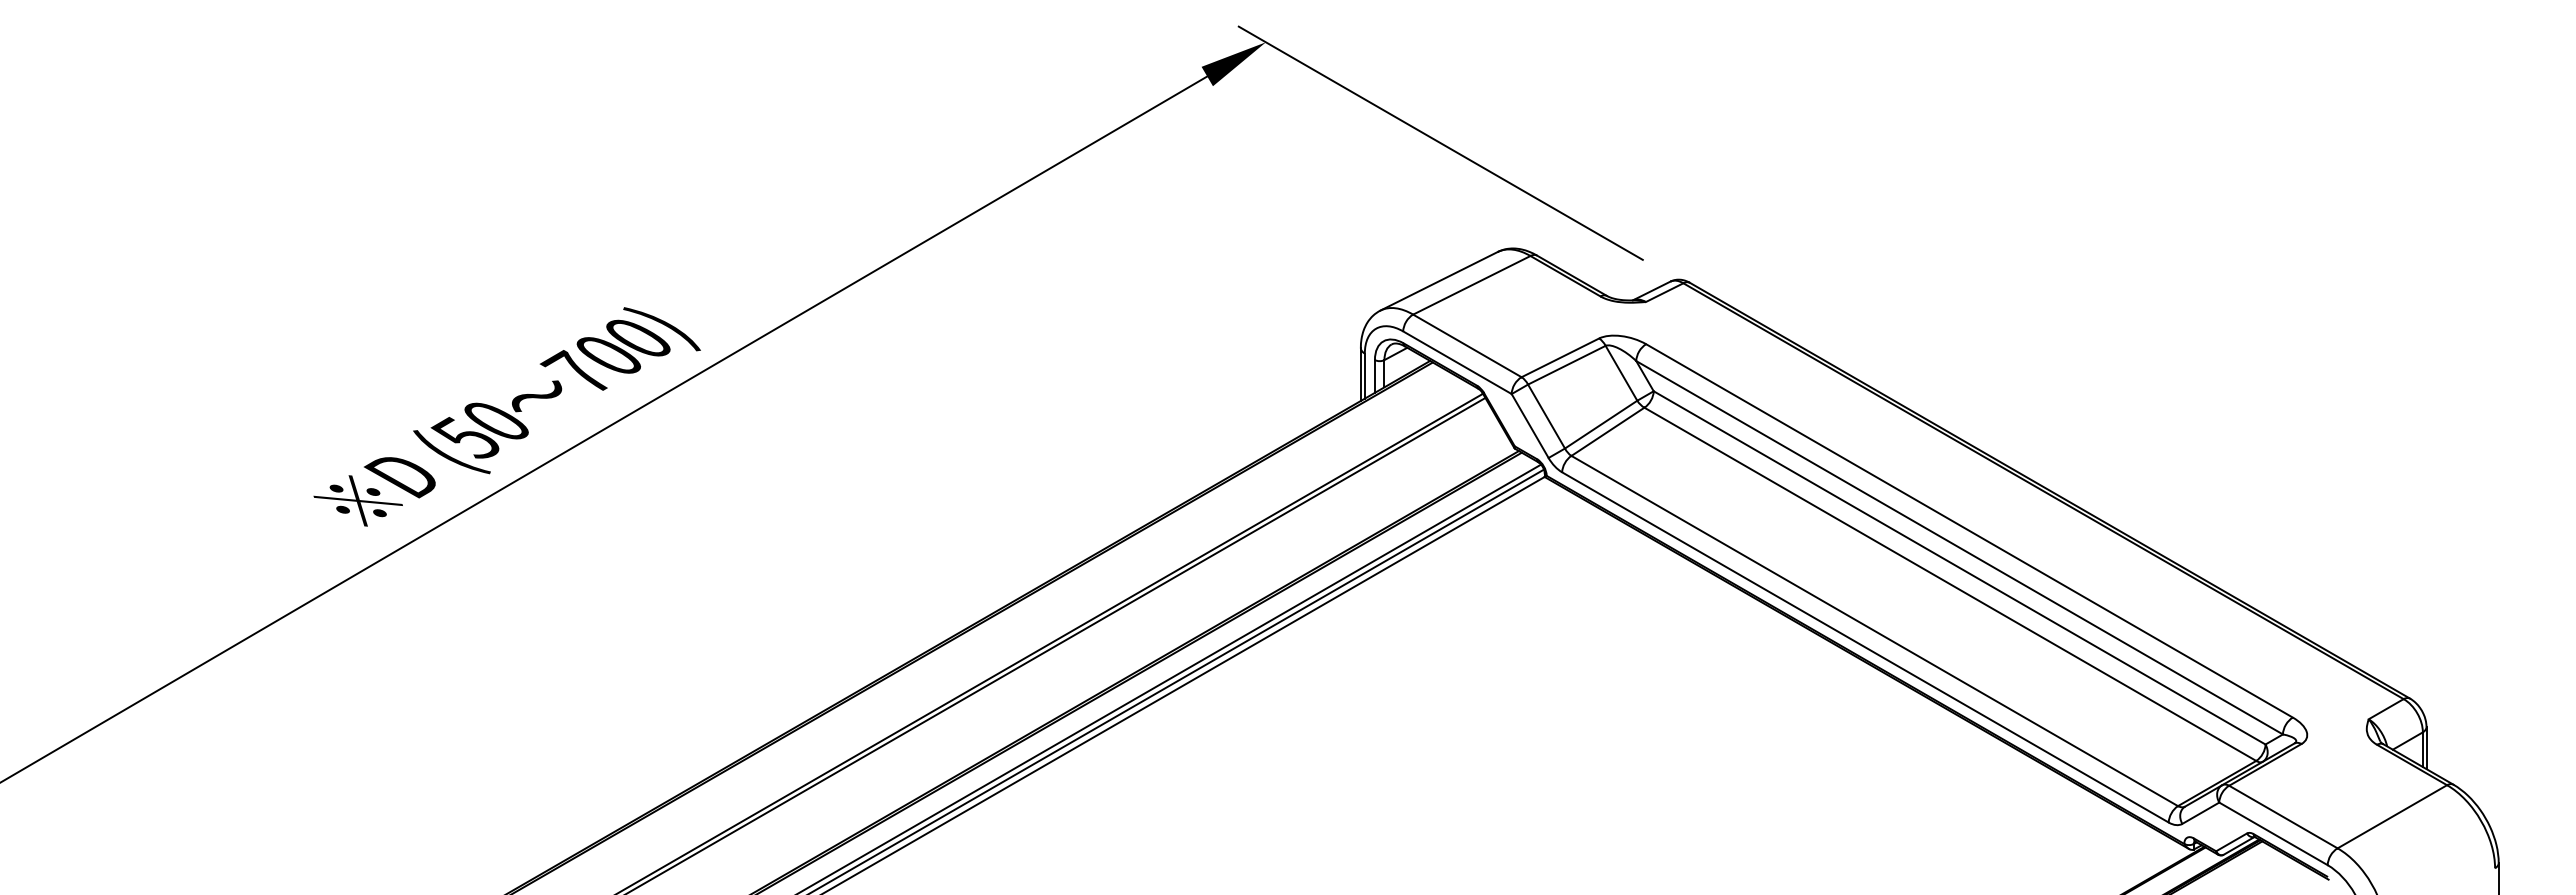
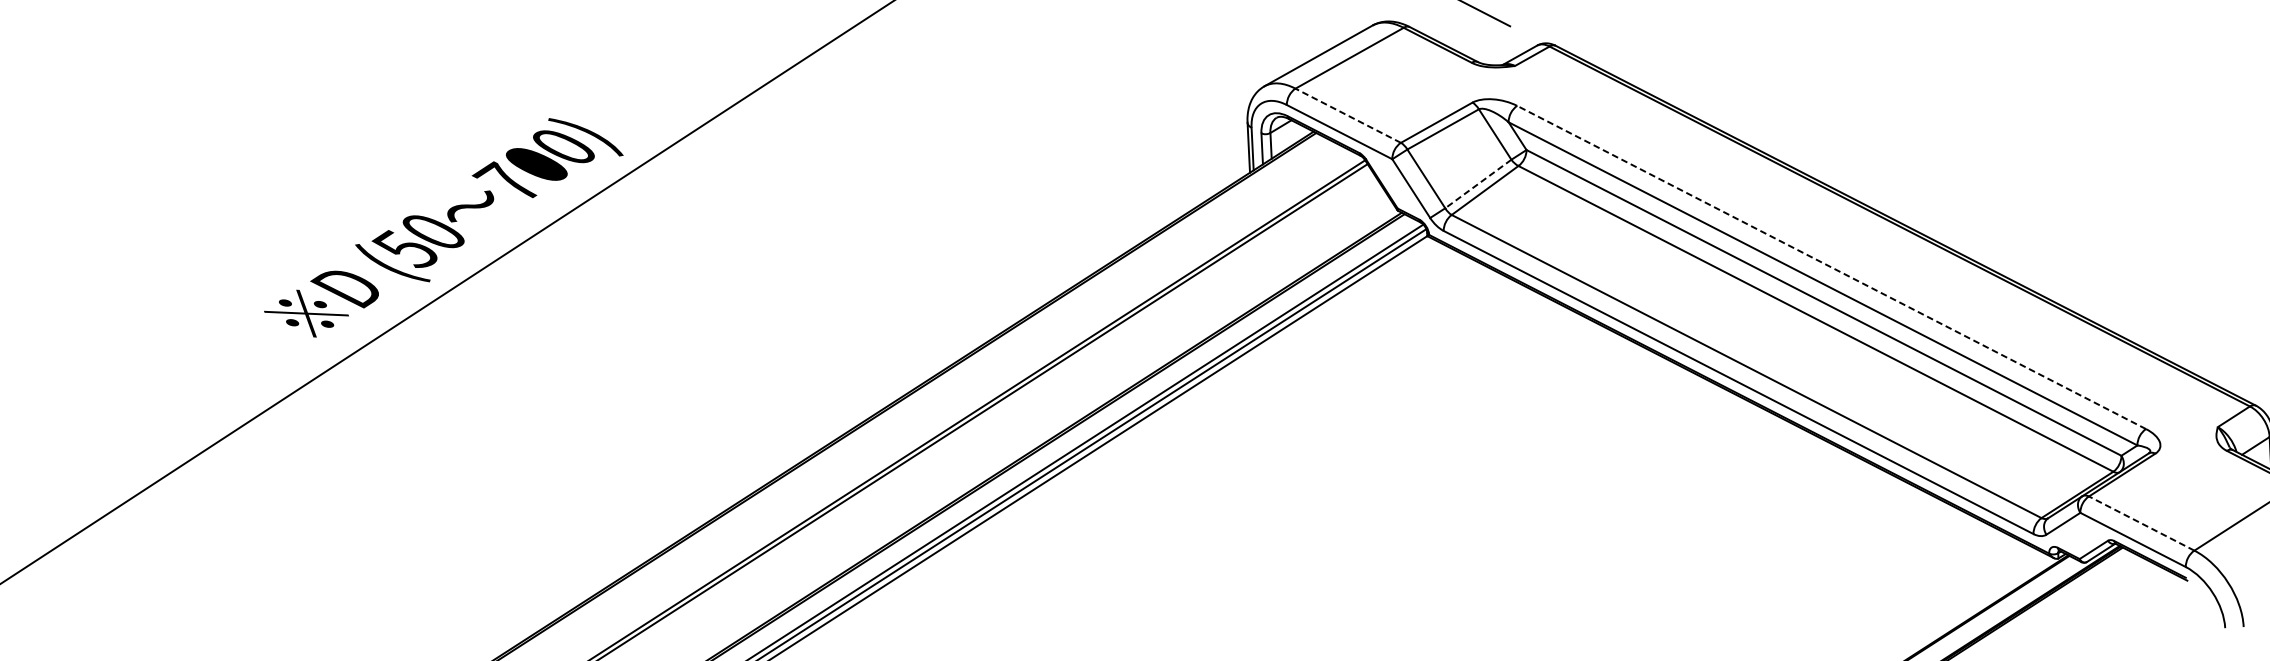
line: (1467, 345) -> (1348, 115), solid -> dashed
line: (1600, 424) -> (1477, 183), solid -> dashed
line: (1969, 530) -> (1831, 267), solid -> dashed
line: (2283, 817) -> (2141, 523), solid -> dashed

